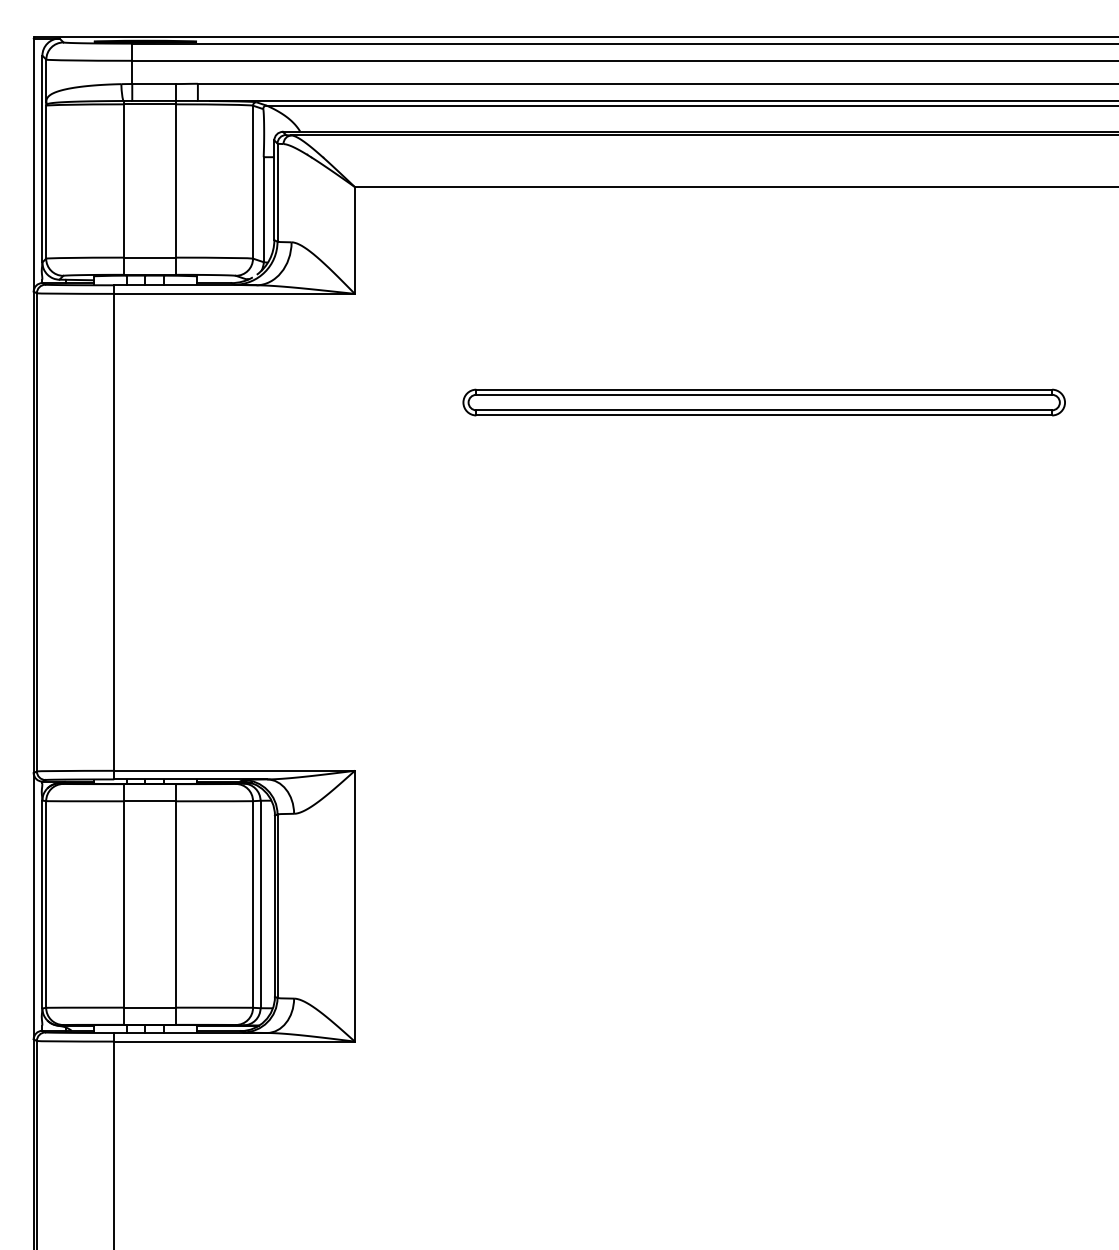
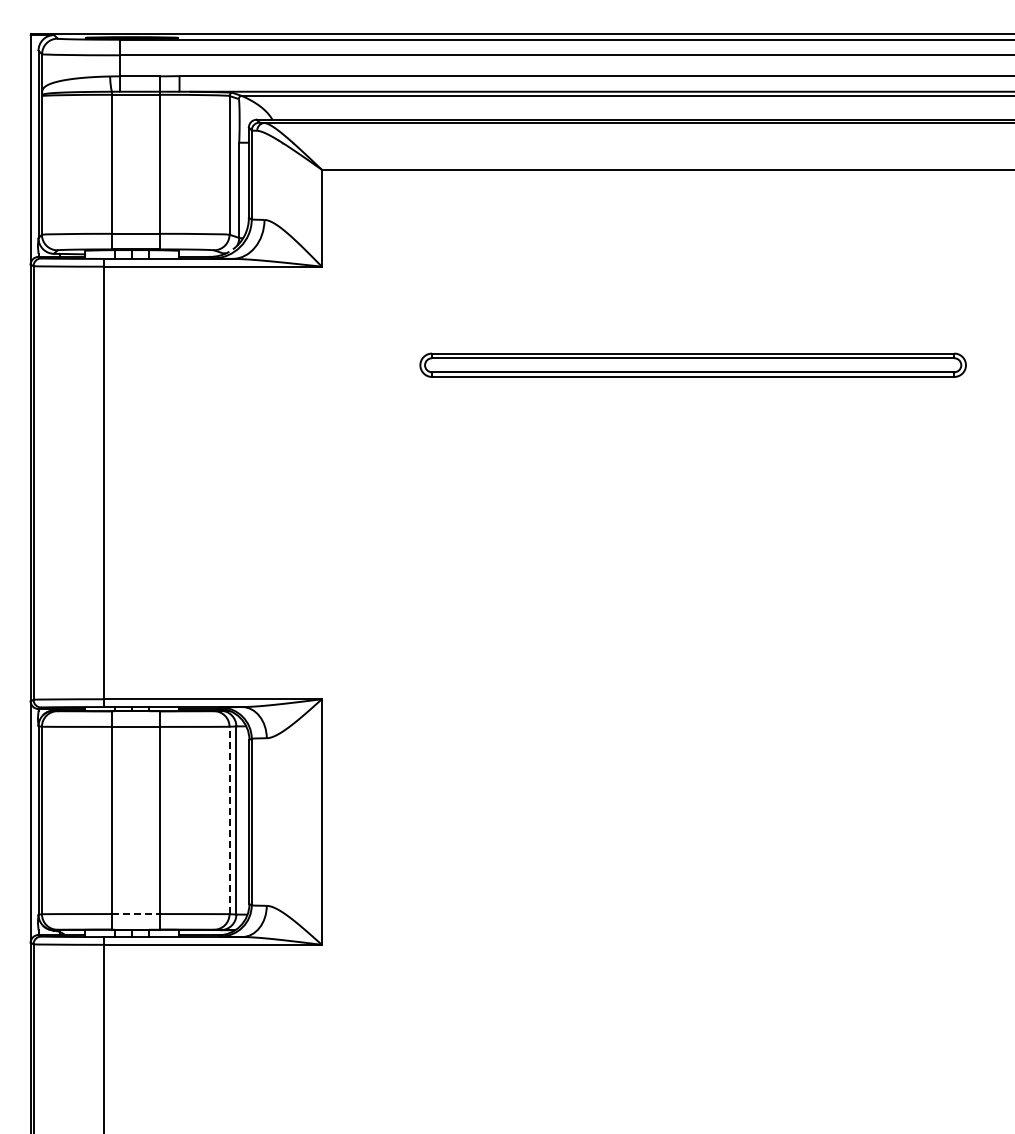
line: (252, 904) -> (229, 820), solid -> dashed
line: (149, 1008) -> (135, 914), solid -> dashed

